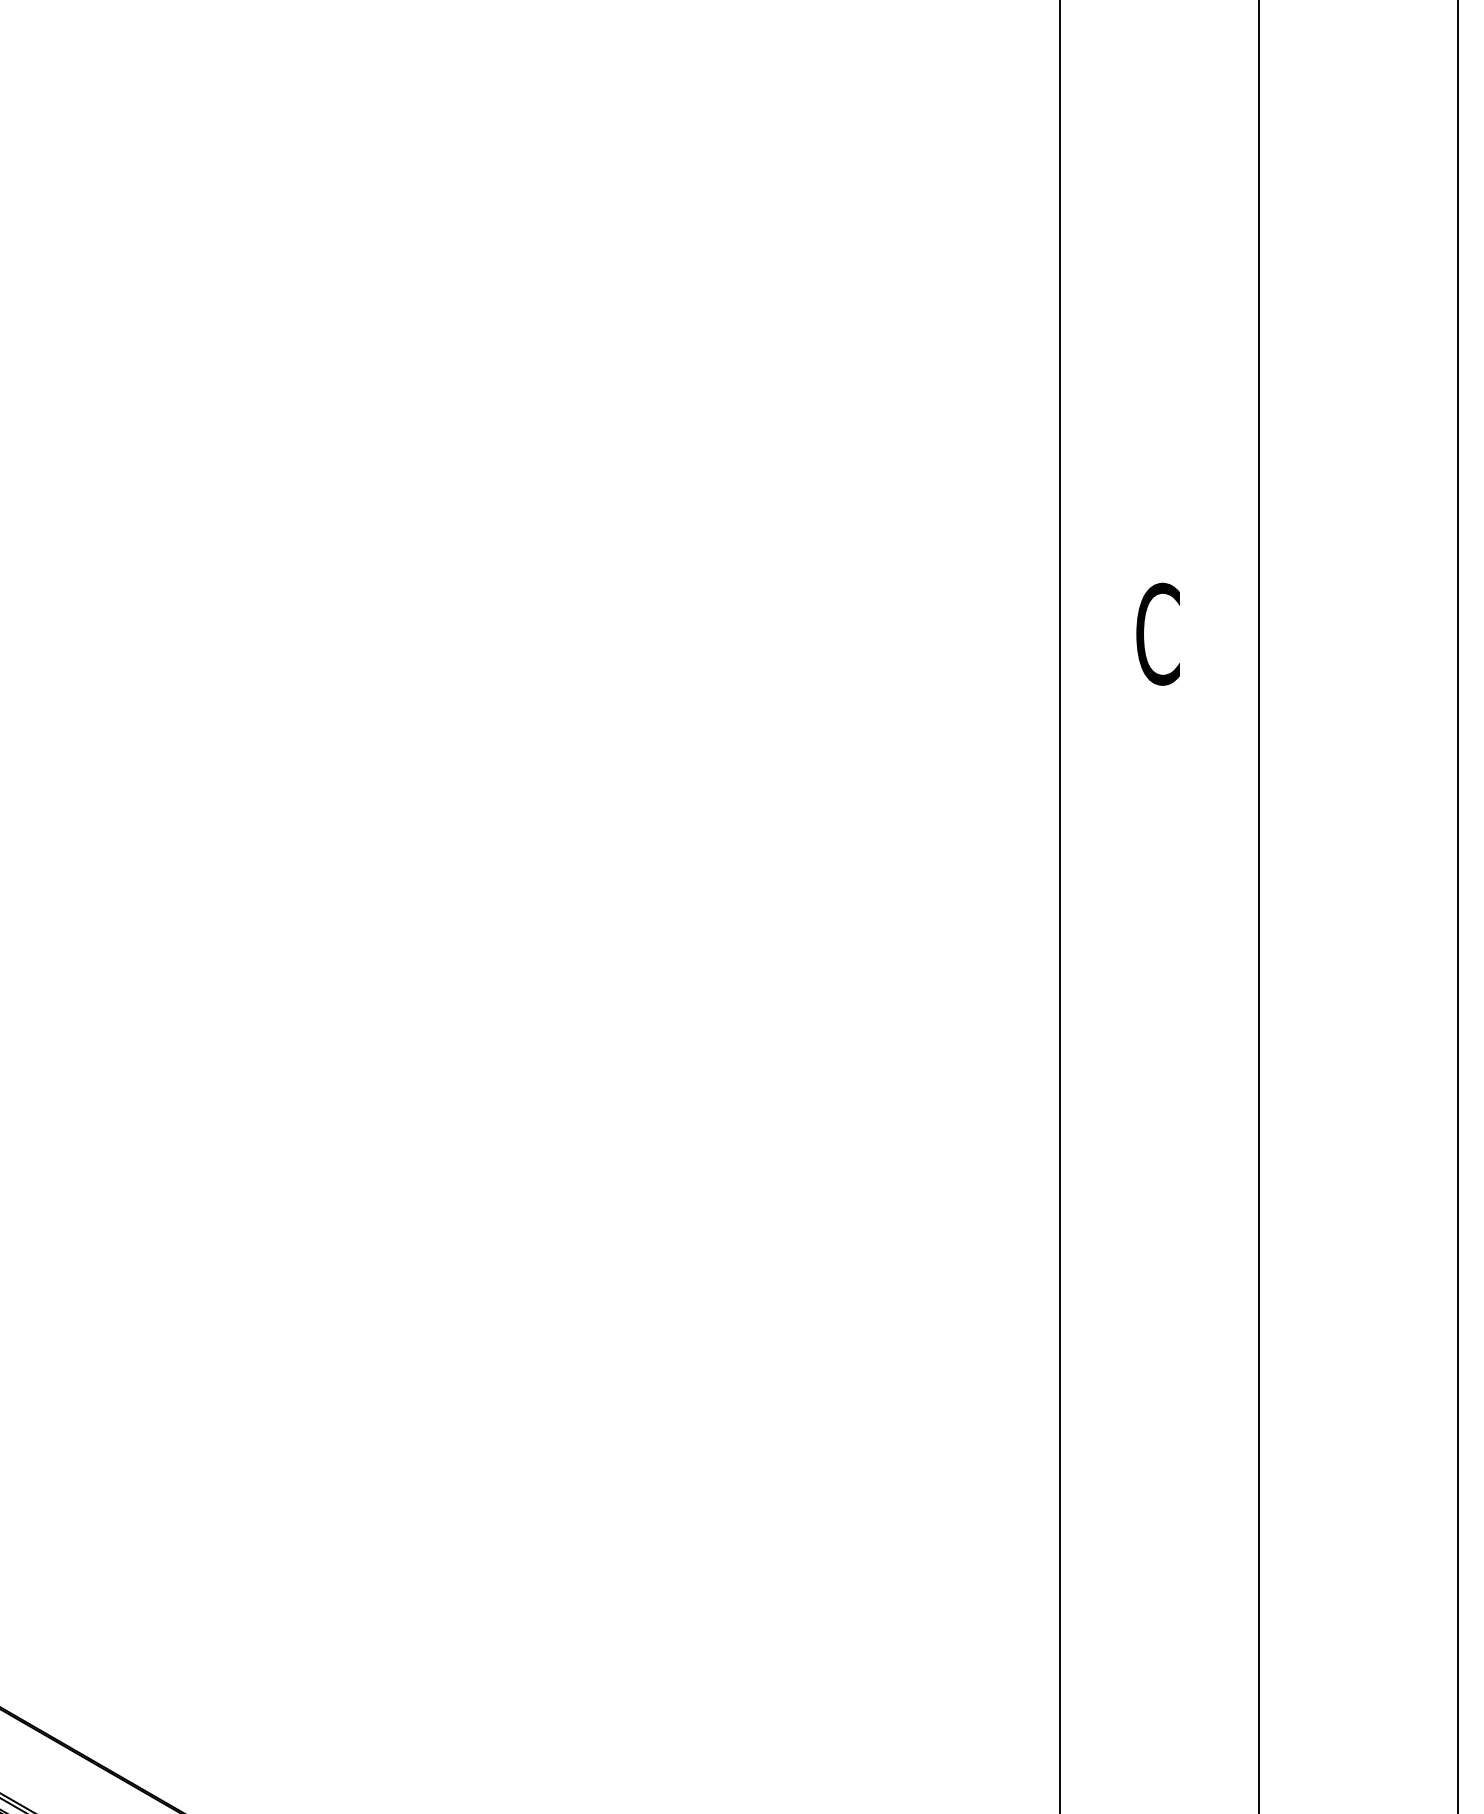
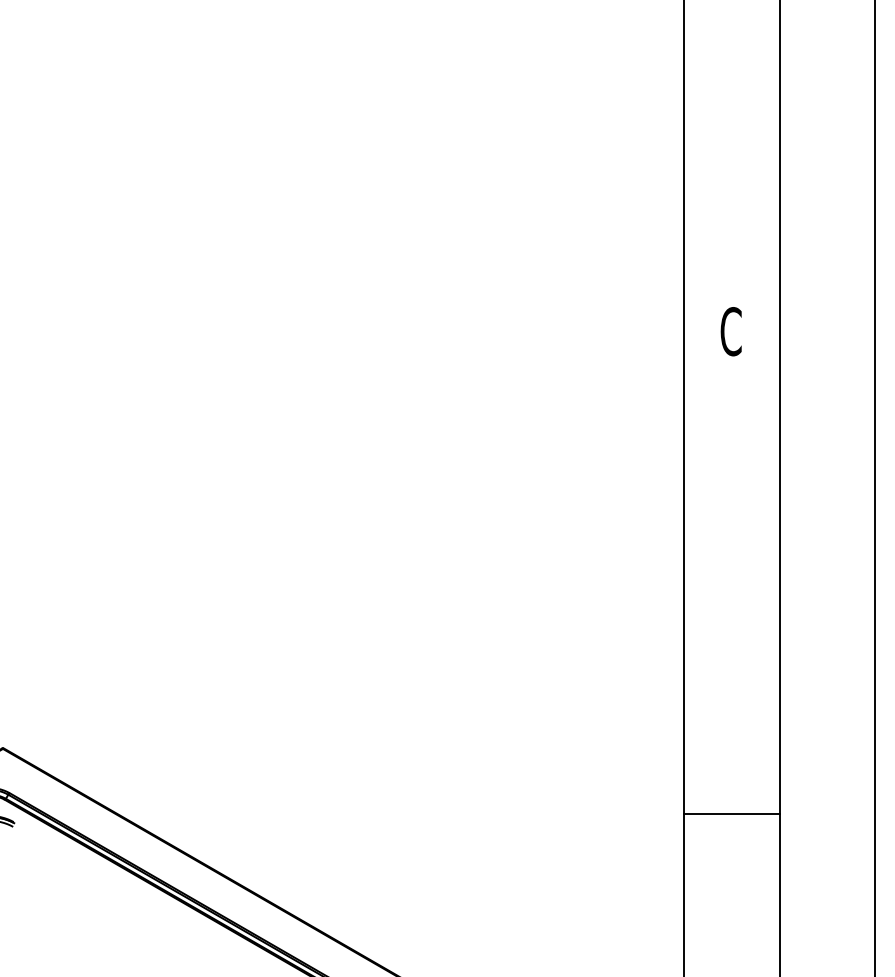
line: (1158, 1637) -> (731, 813), added

